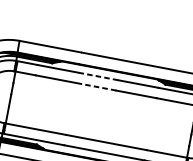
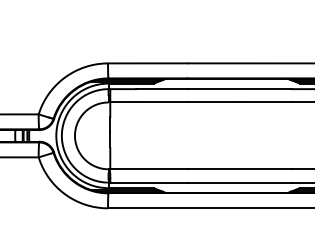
line: (97, 76) -> (213, 89), dashed -> solid
line: (95, 86) -> (213, 102), dashed -> solid

